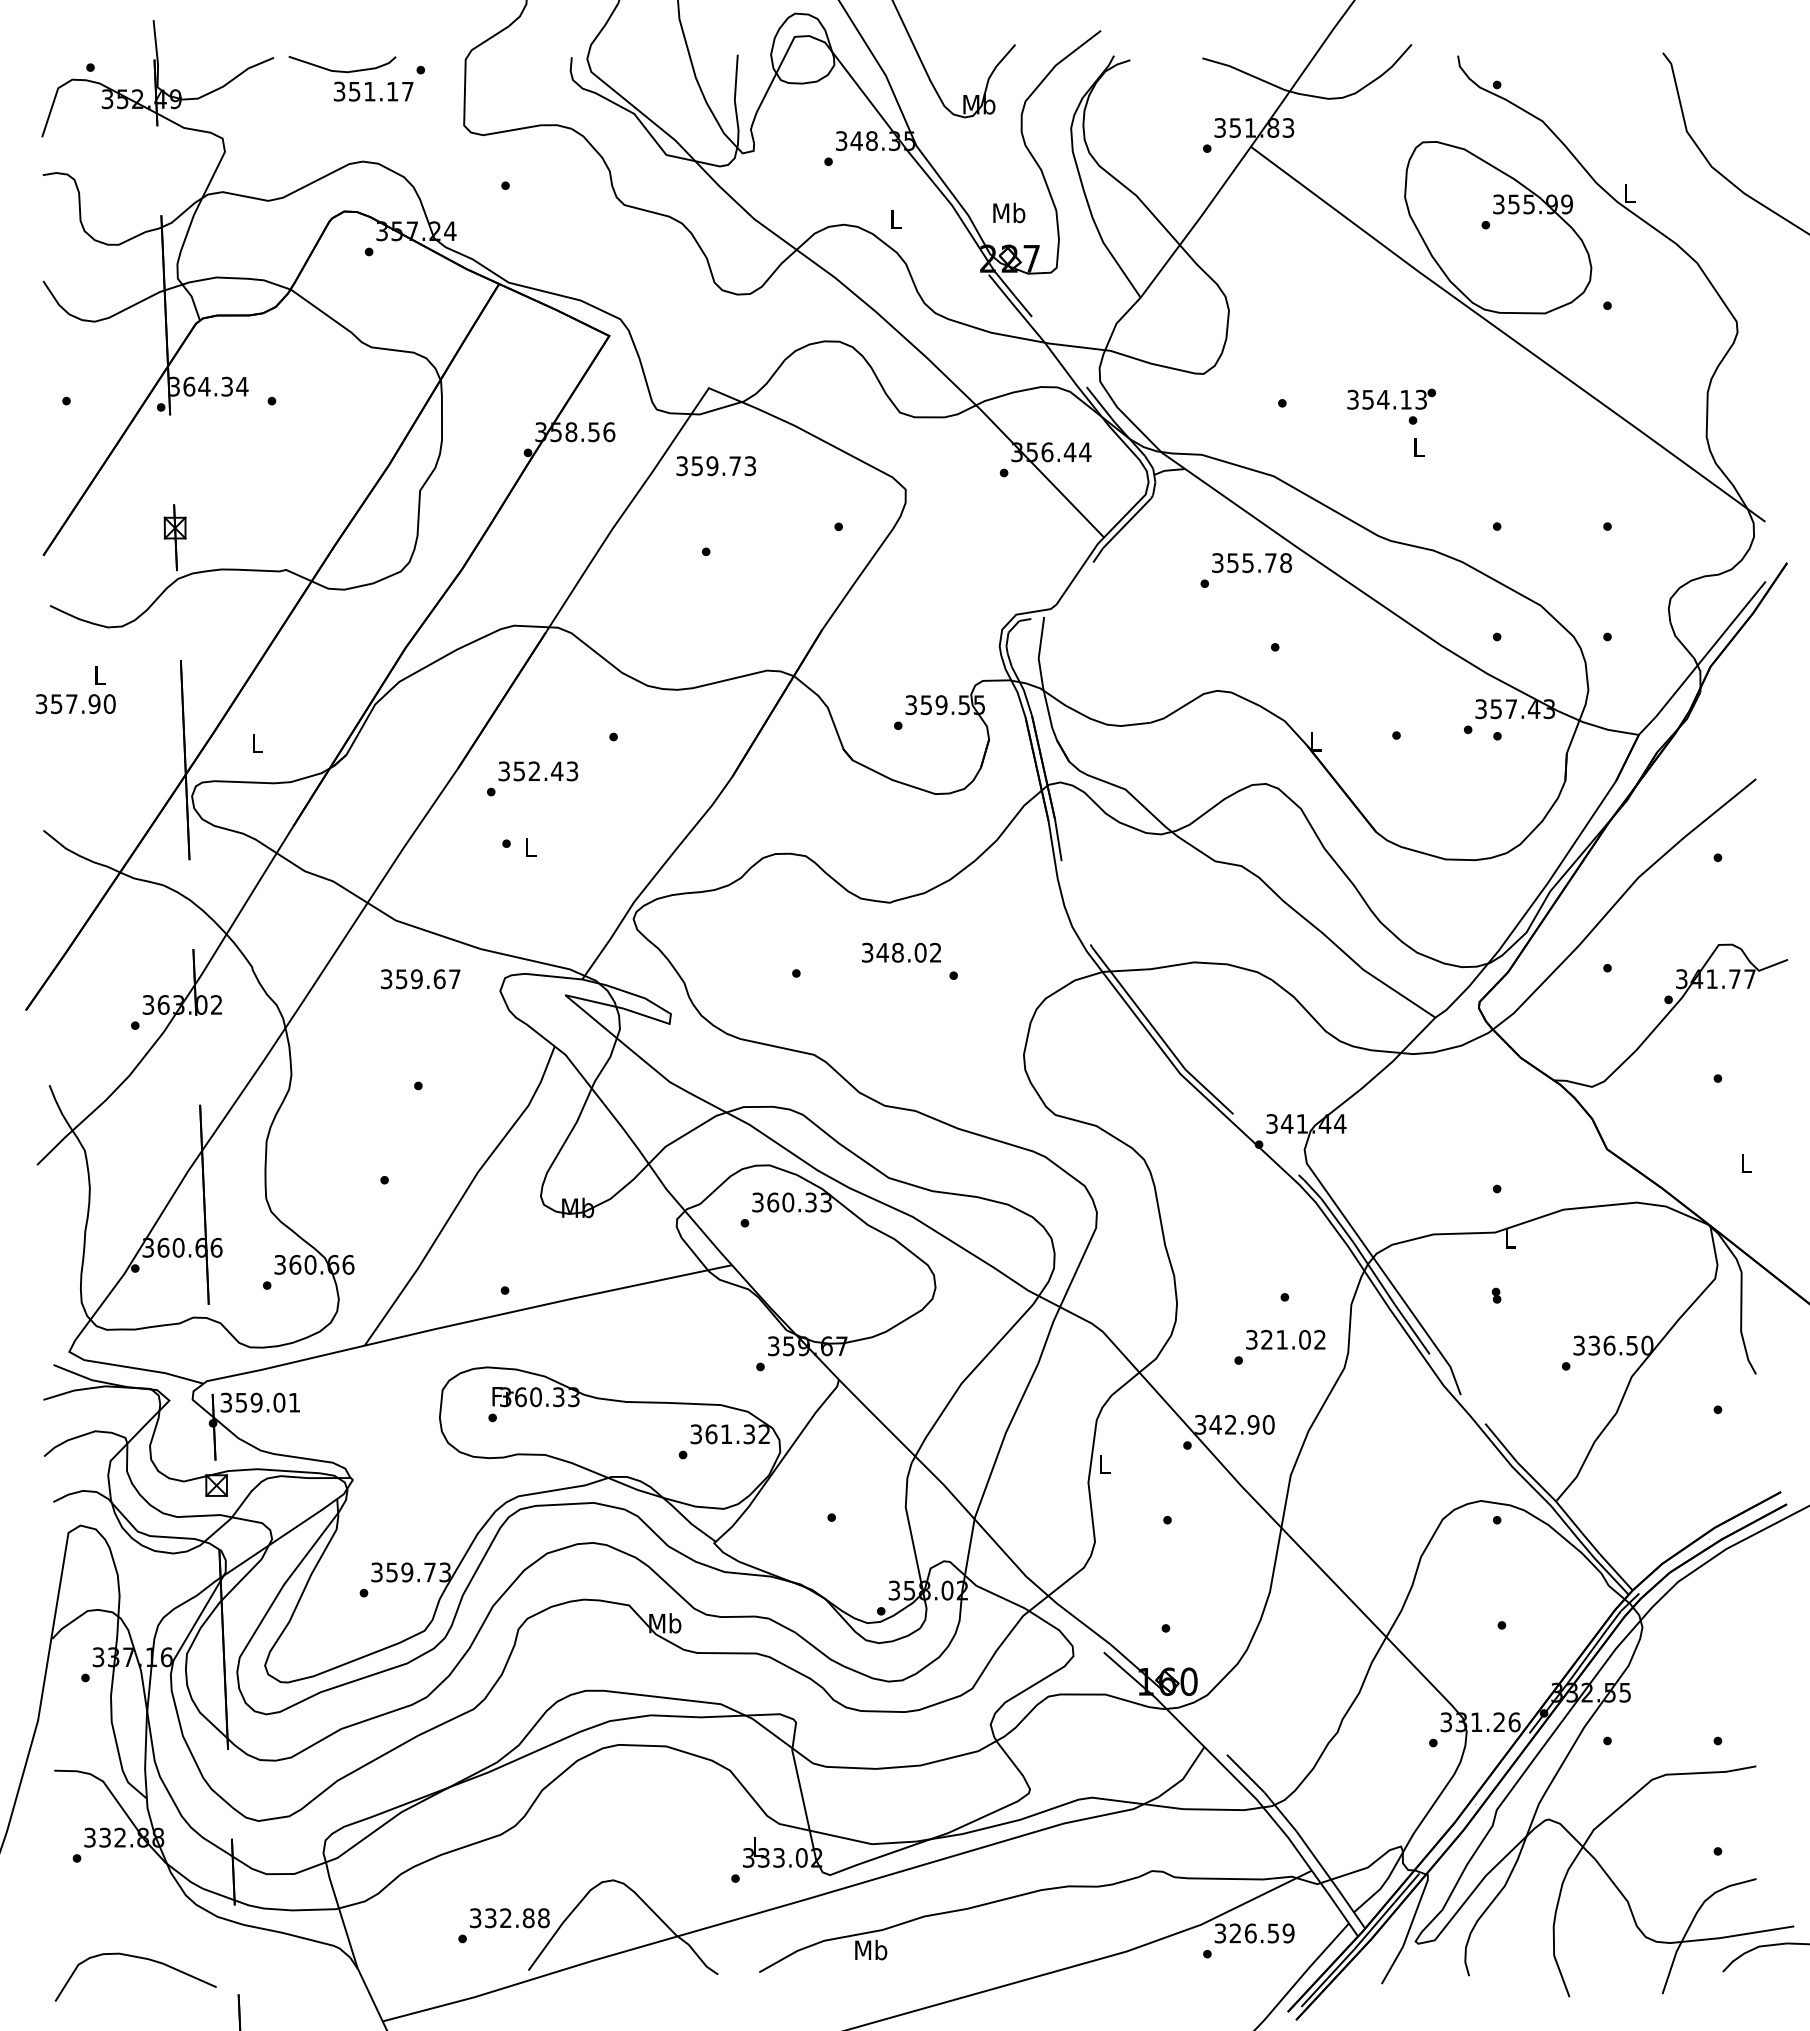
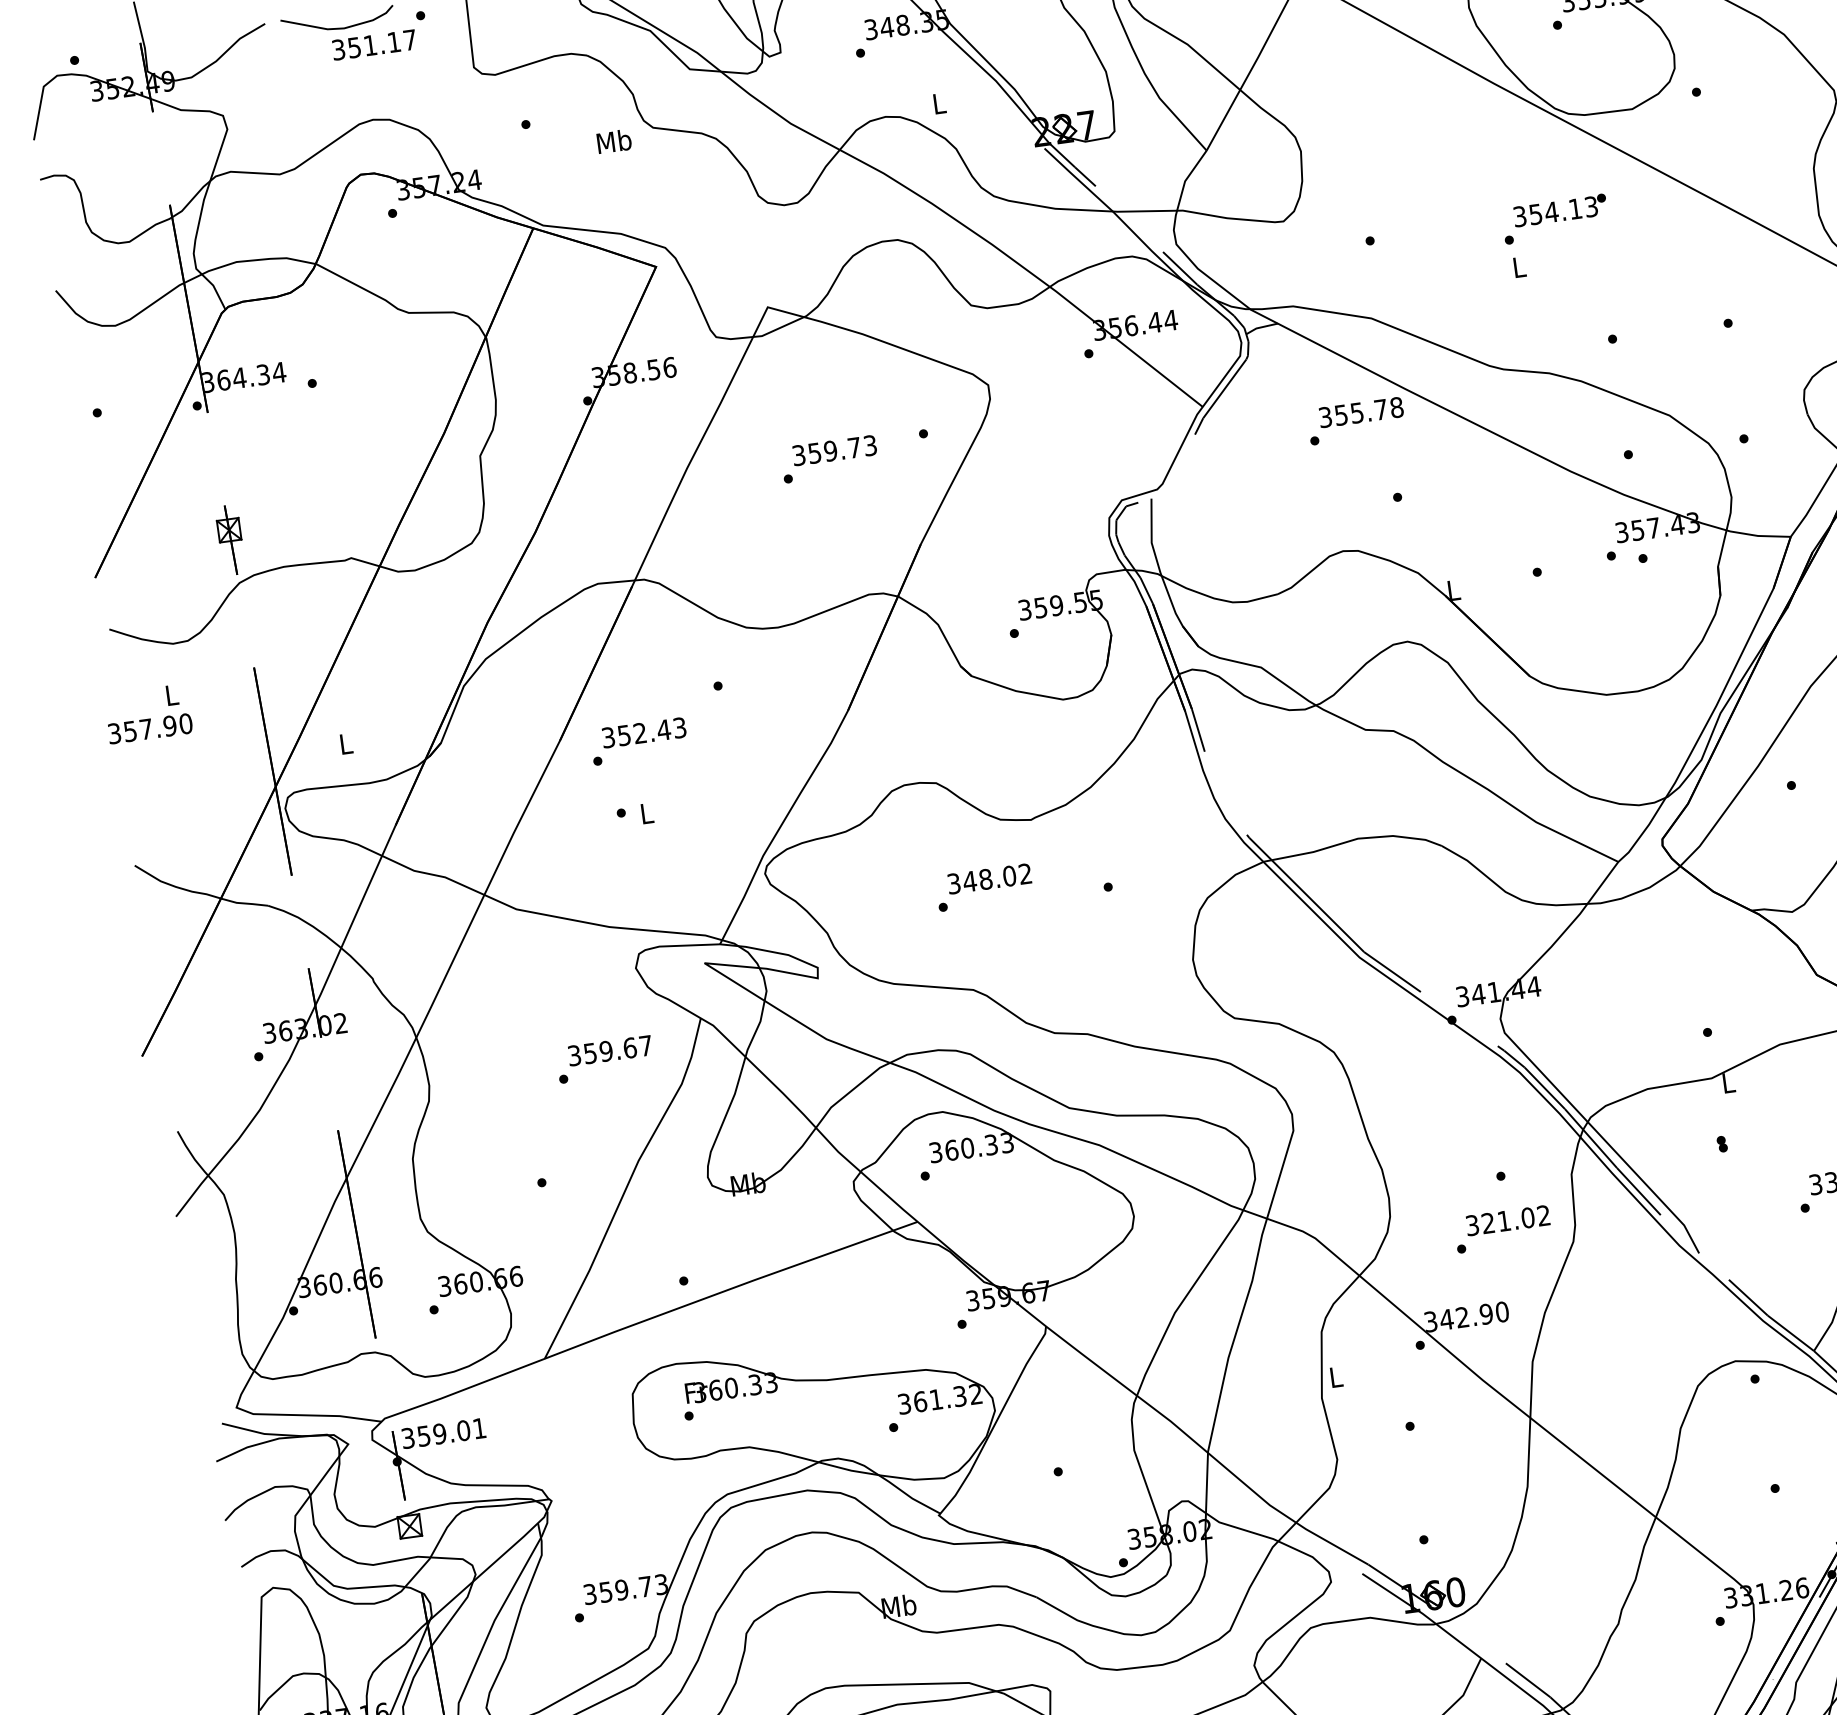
text: (1009, 212) -> (614, 140), moved
text: (1391, 398) -> (1560, 209), moved
text: (715, 466) -> (833, 451), moved
text: (901, 952) -> (989, 878), moved
text: (420, 979) -> (610, 1051), moved

